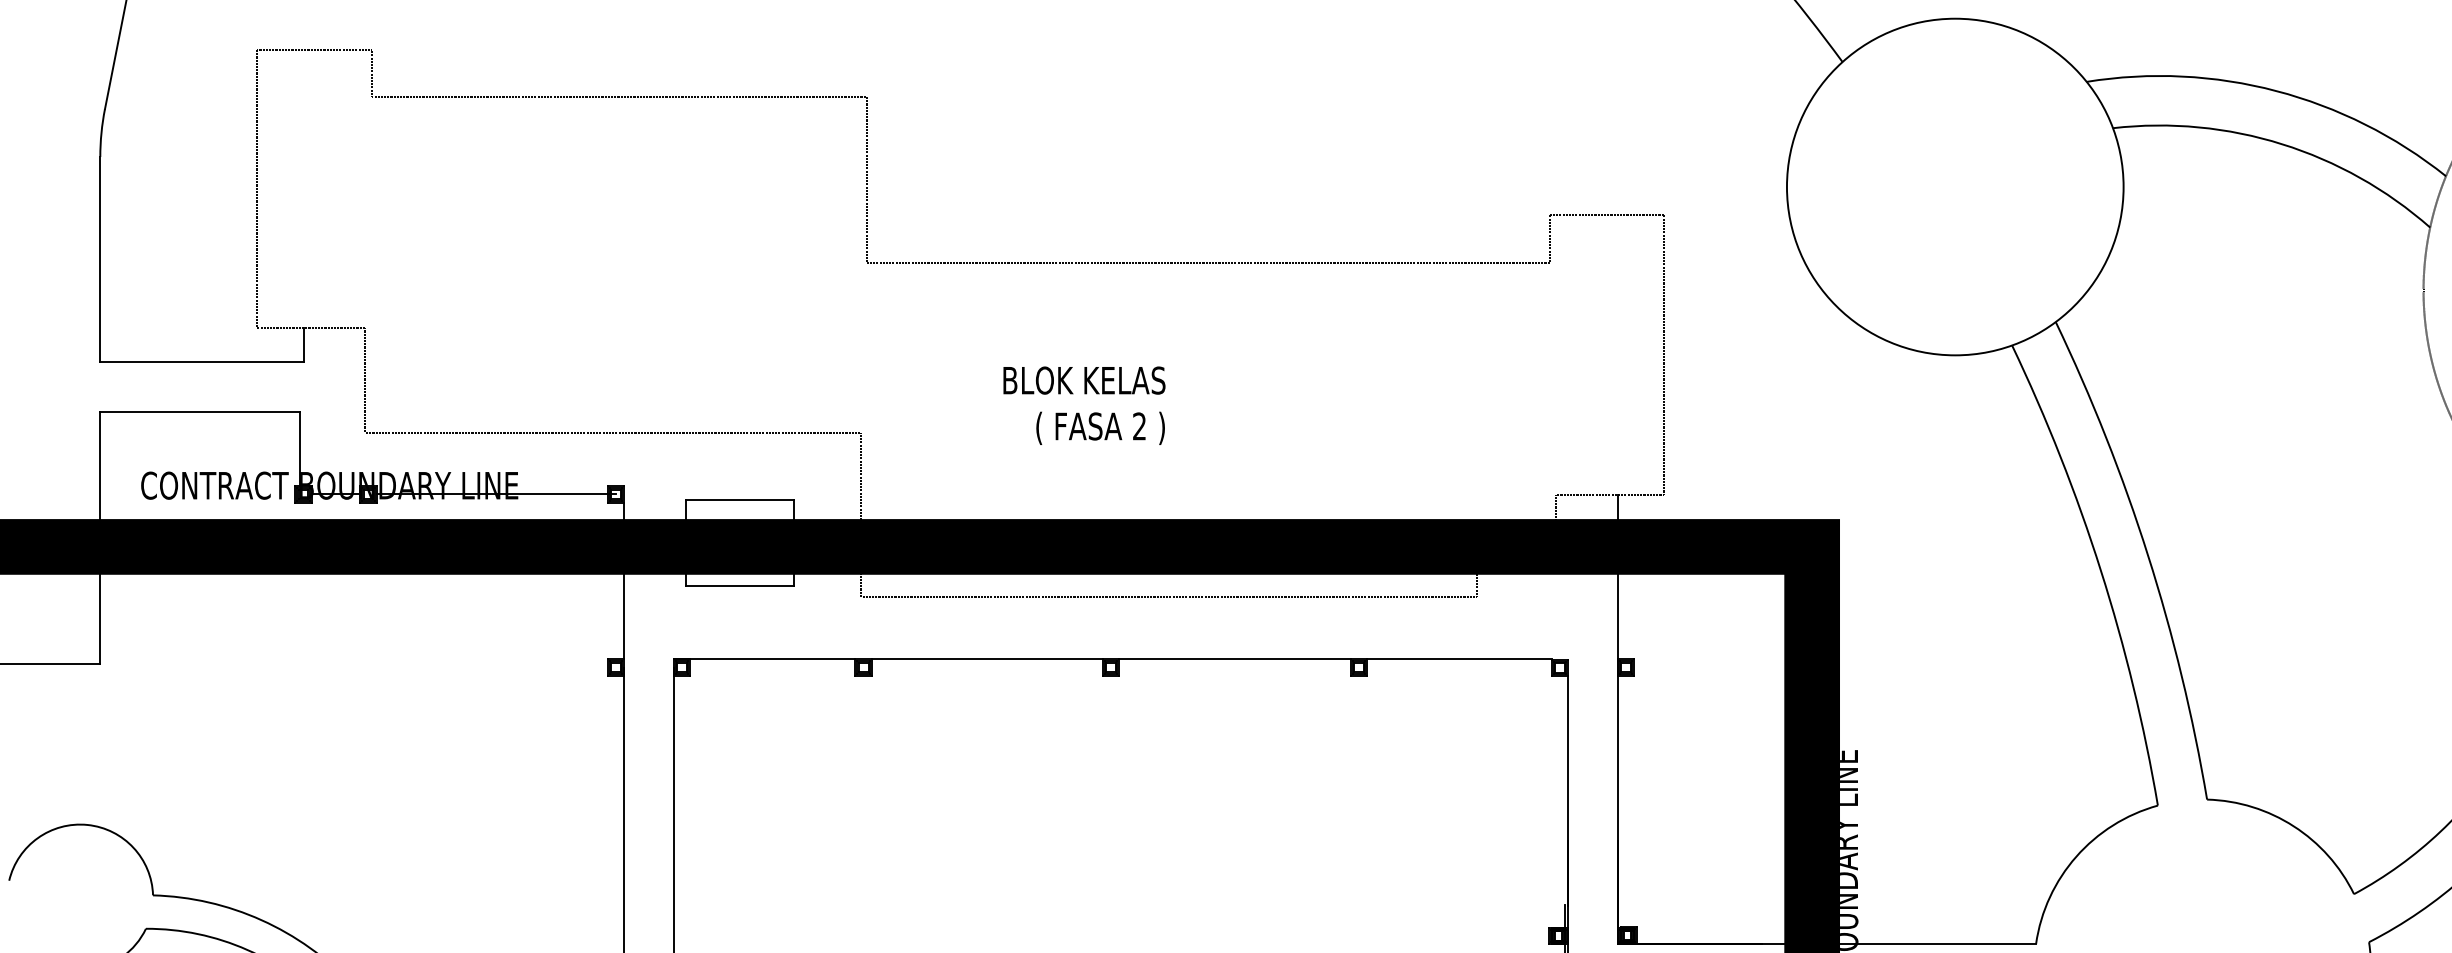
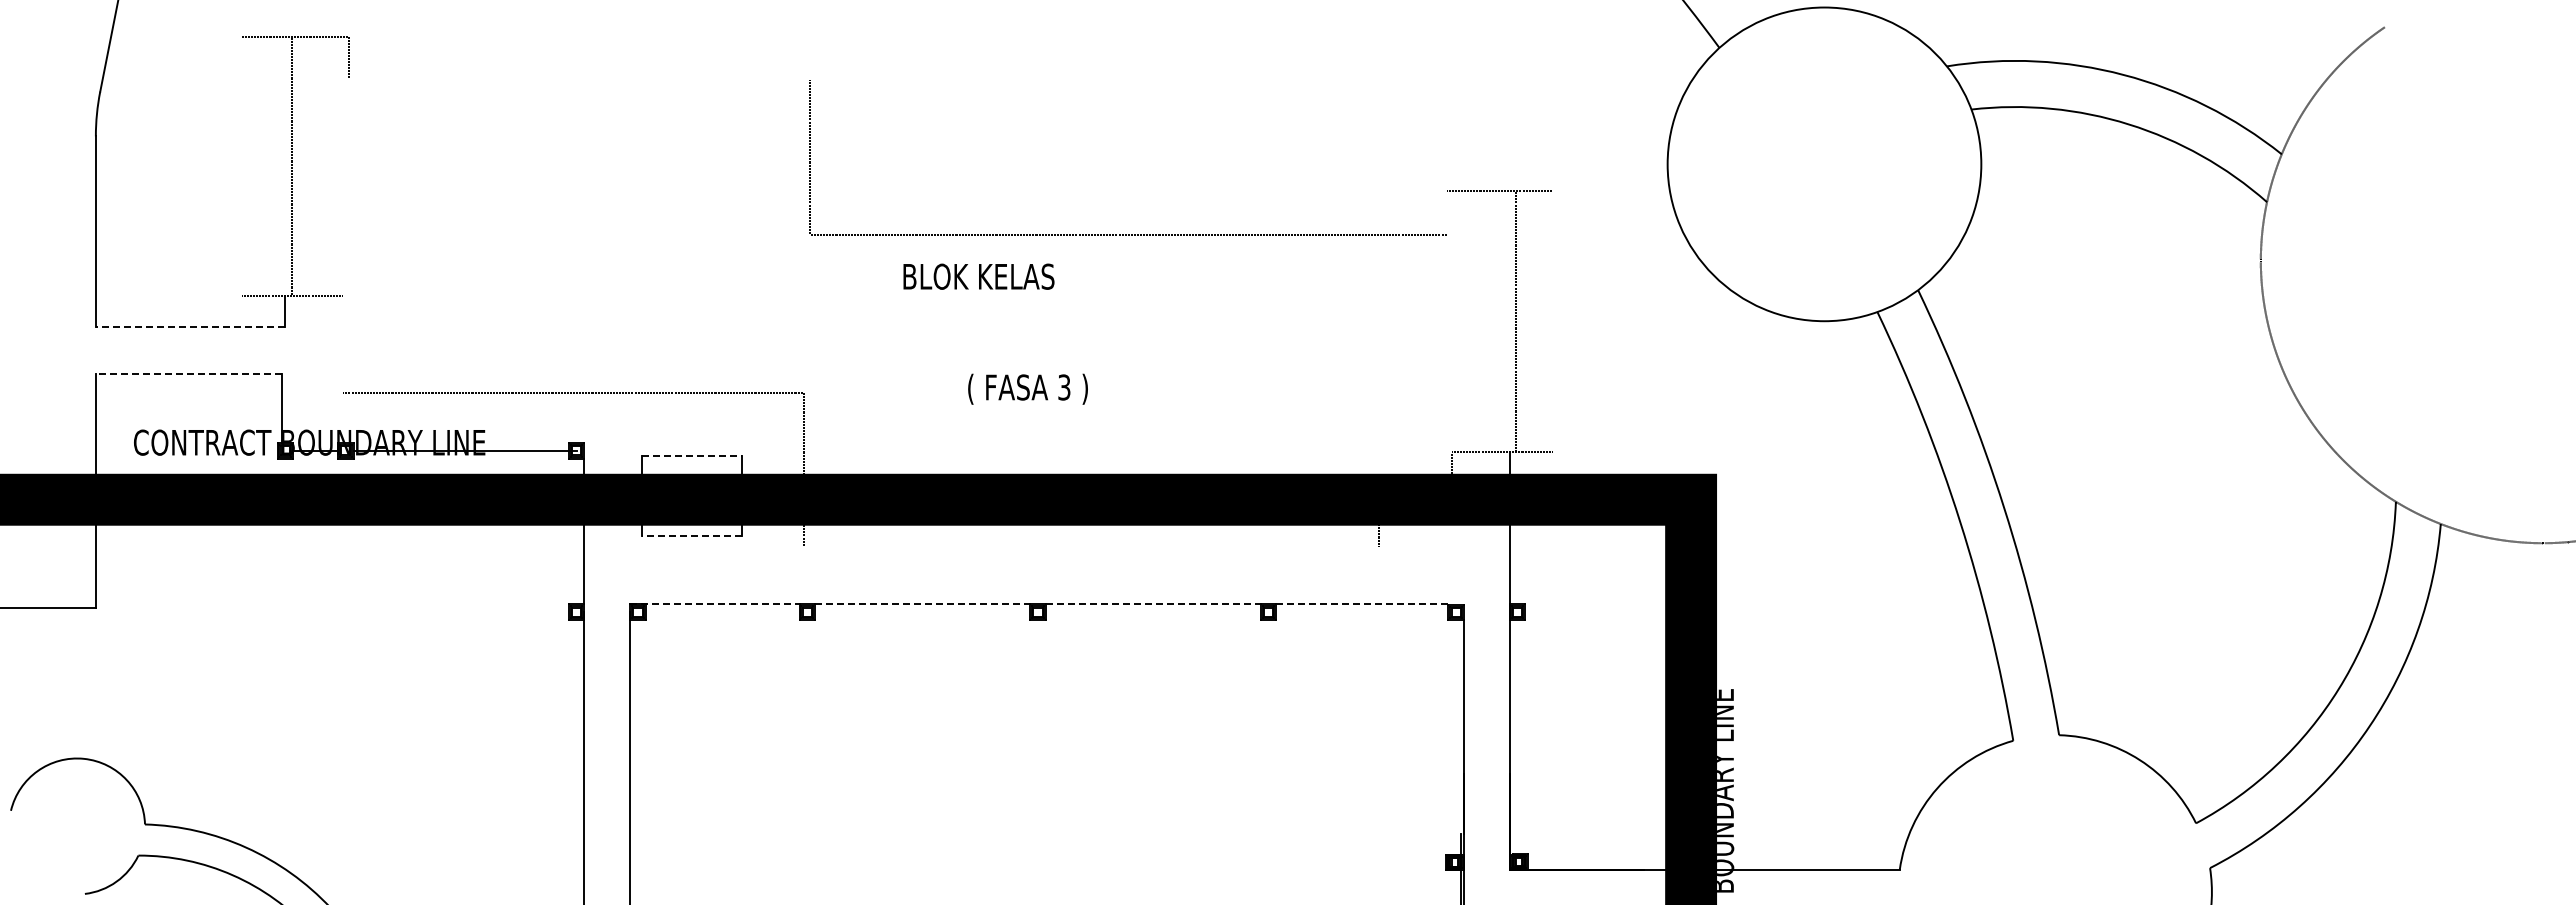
line: (619, 97) -> (579, 80), removed
line: (256, 189) -> (291, 166), moved
line: (1549, 238) -> (1446, 212), removed
line: (1664, 354) -> (1516, 320), moved
line: (201, 362) -> (190, 327), solid -> dashed
line: (364, 380) -> (342, 344), removed
text: (1083, 380) -> (978, 276), moved
line: (199, 411) -> (188, 373), solid -> dashed
text: (1139, 426) -> (1064, 387), 2 -> 3
line: (739, 499) -> (691, 455), solid -> dashed
line: (739, 586) -> (691, 536), solid -> dashed
line: (1168, 597) -> (1091, 546), removed
line: (764, 659) -> (714, 604), solid -> dashed
line: (987, 659) -> (922, 604), solid -> dashed
line: (1235, 659) -> (1153, 604), solid -> dashed
line: (1459, 659) -> (1362, 604), solid -> dashed

